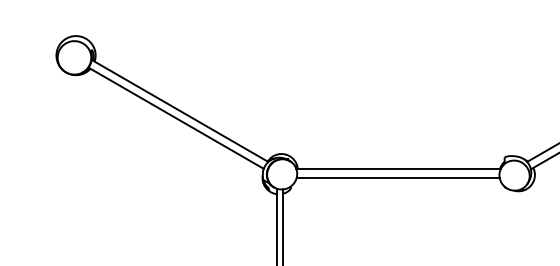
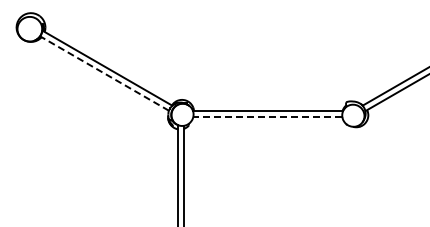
line: (176, 118) -> (104, 73), solid -> dashed
line: (397, 177) -> (267, 117), solid -> dashed

